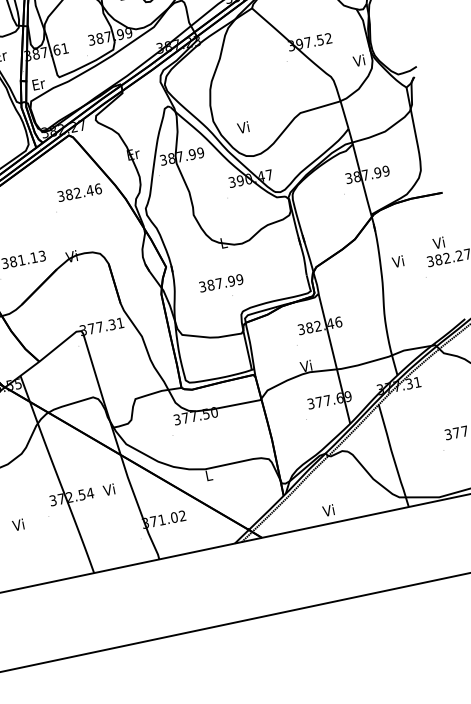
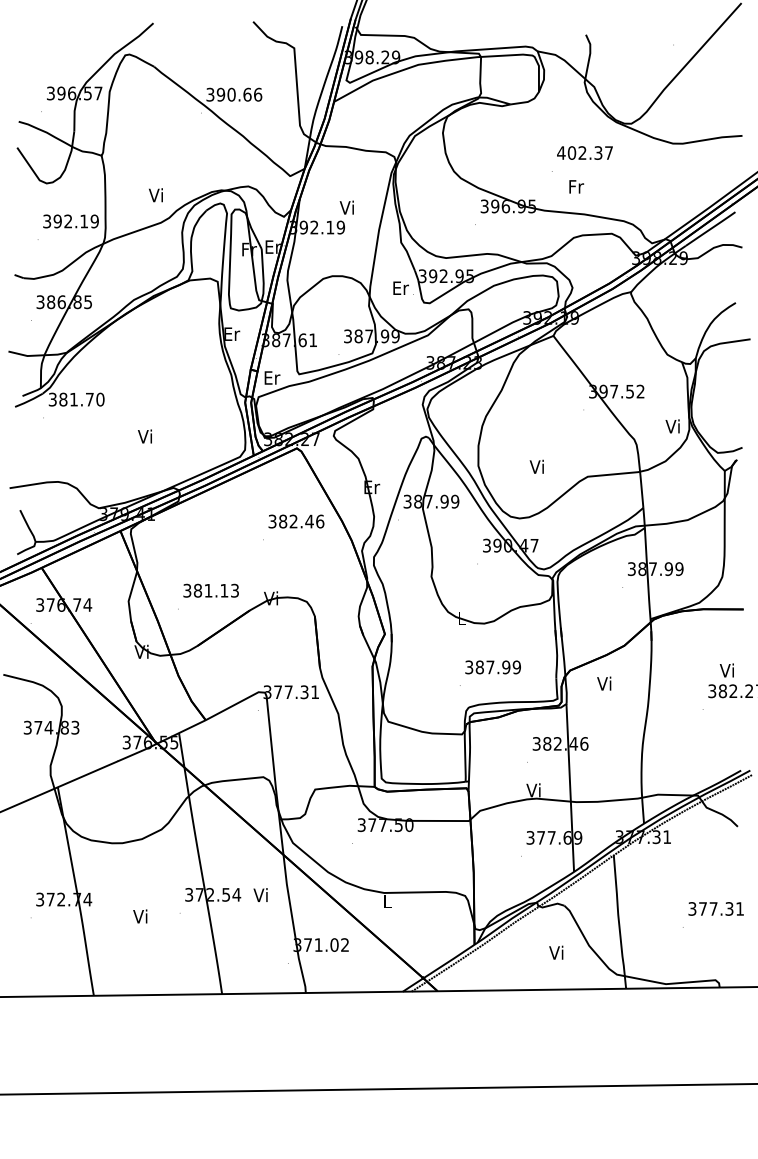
text: (242, 127) -> (536, 466), moved
text: (398, 261) -> (604, 683), moved
text: (220, 283) -> (492, 667), moved
text: (328, 510) -> (556, 952), moved

